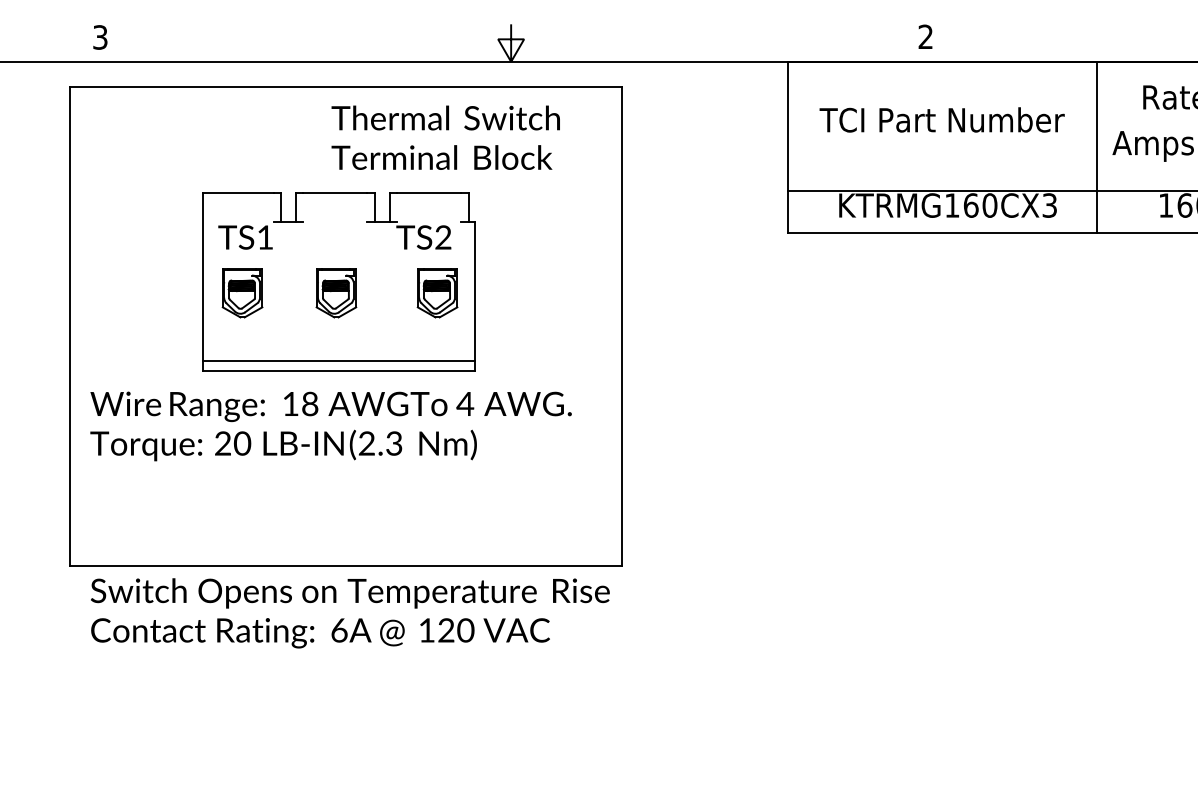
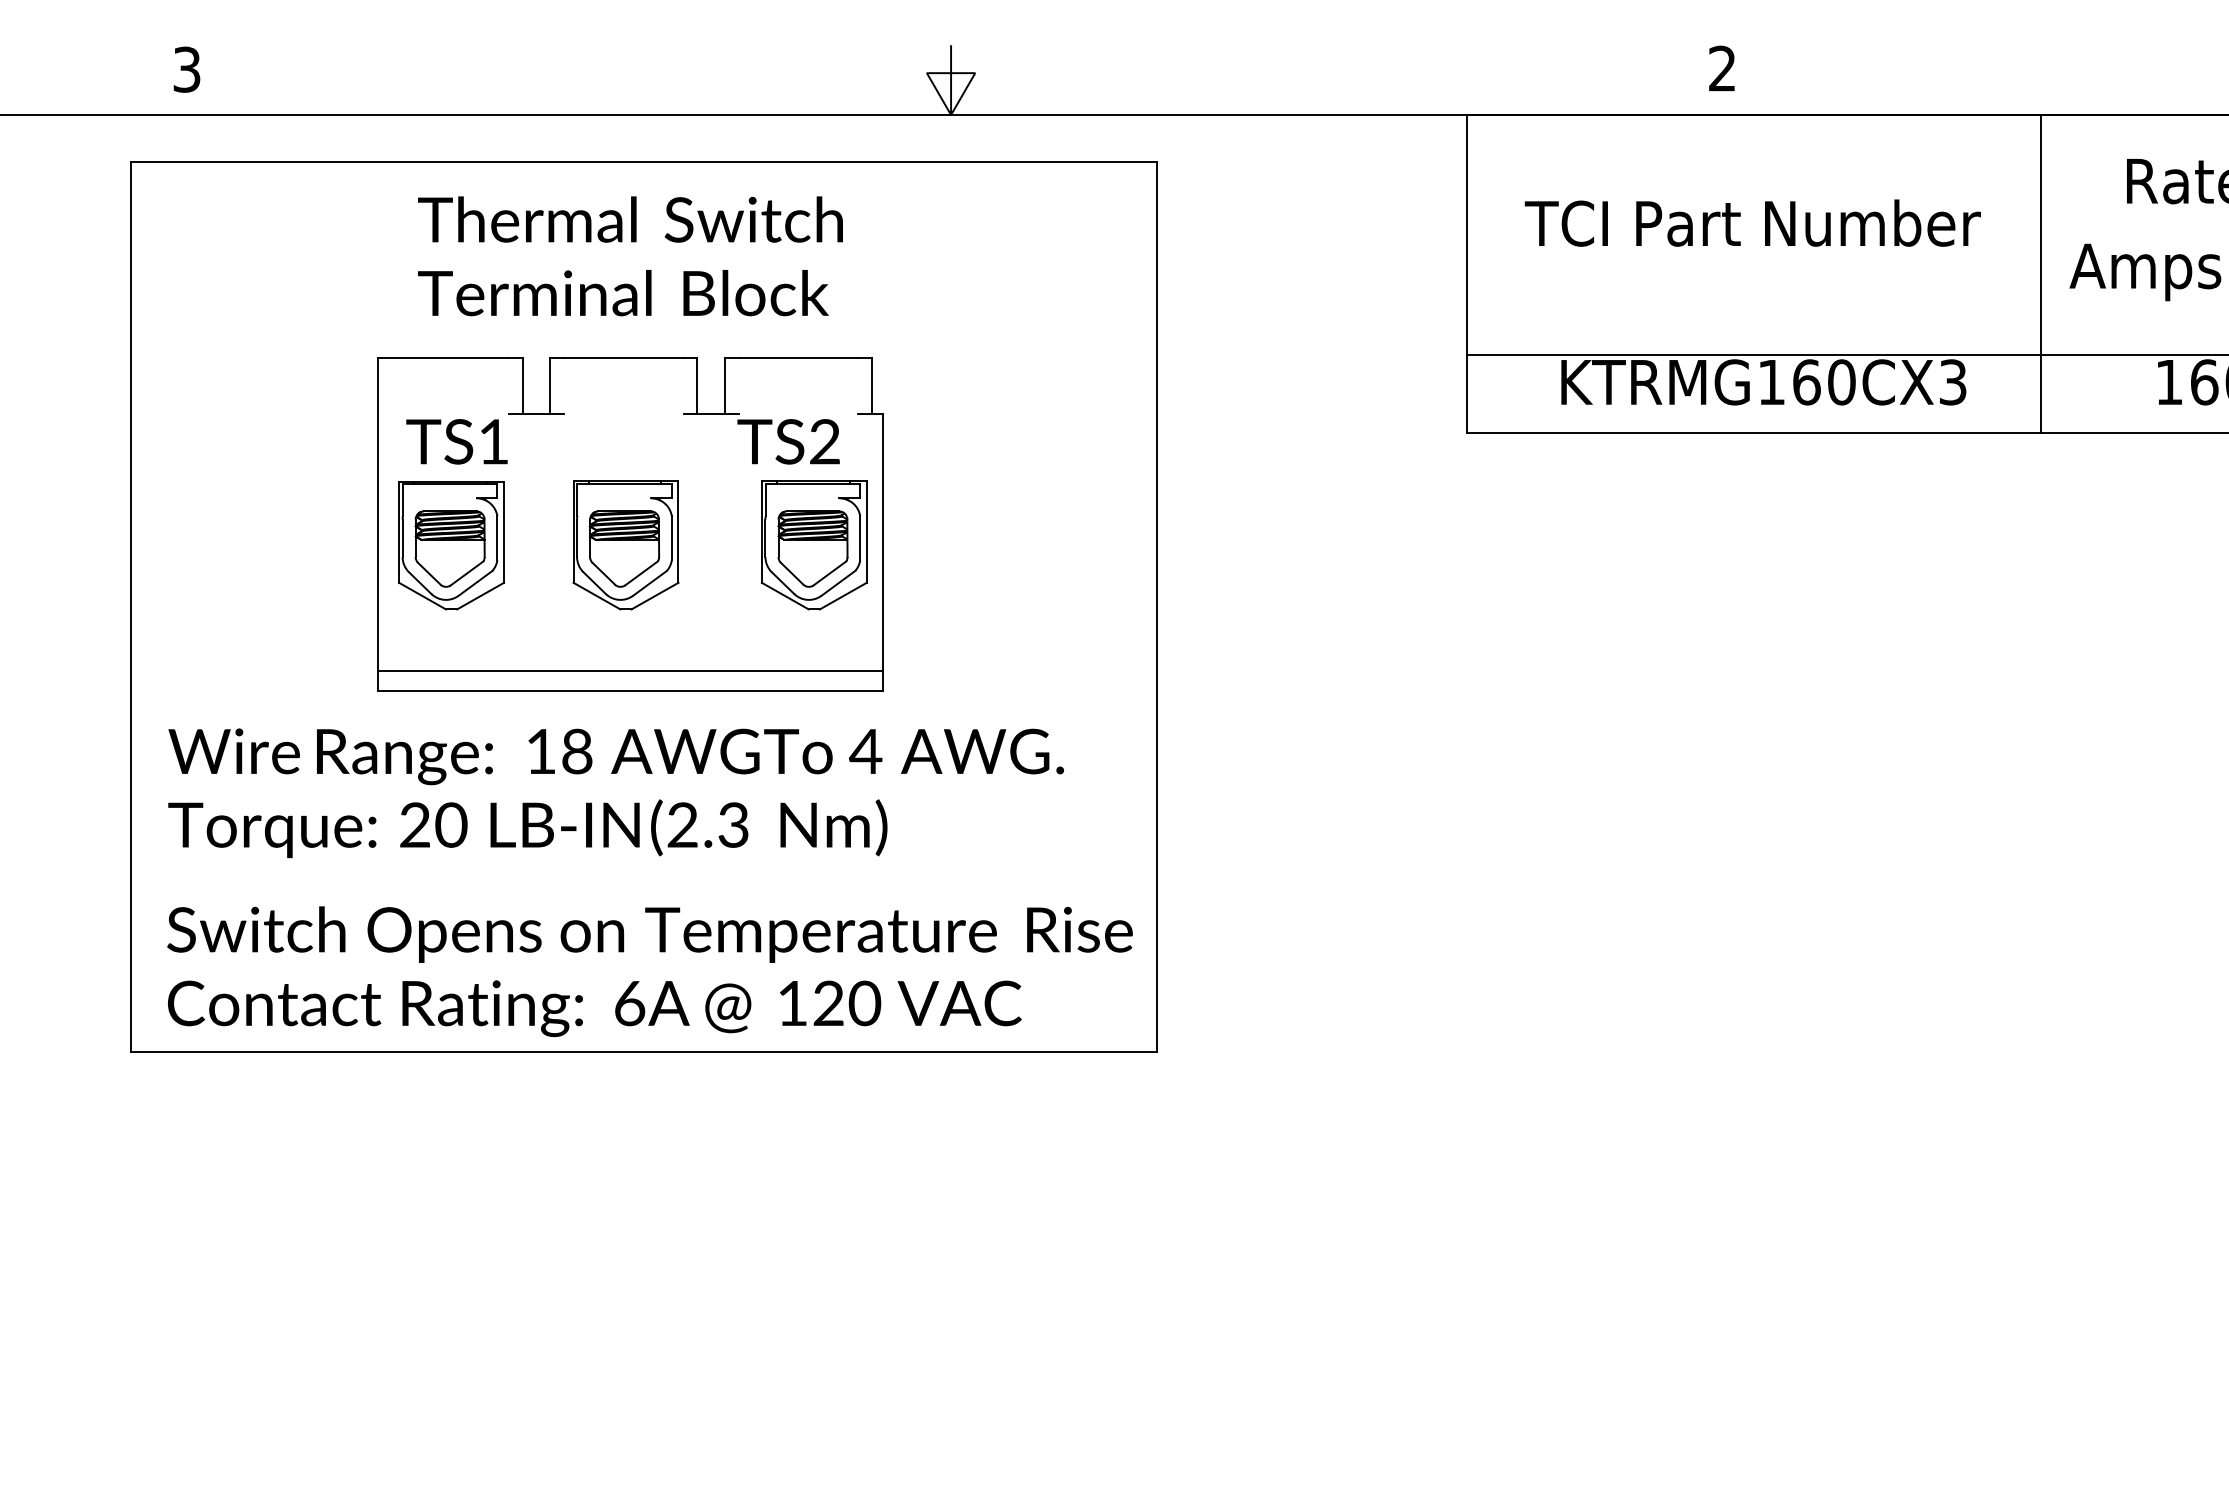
text: (445, 137) -> (629, 255), moved
part: (242, 293) -> (451, 545), size x1.43
part: (336, 293) -> (626, 545), size x1.43
part: (437, 293) -> (814, 545), size x1.43
text: (350, 613) -> (650, 971), moved

